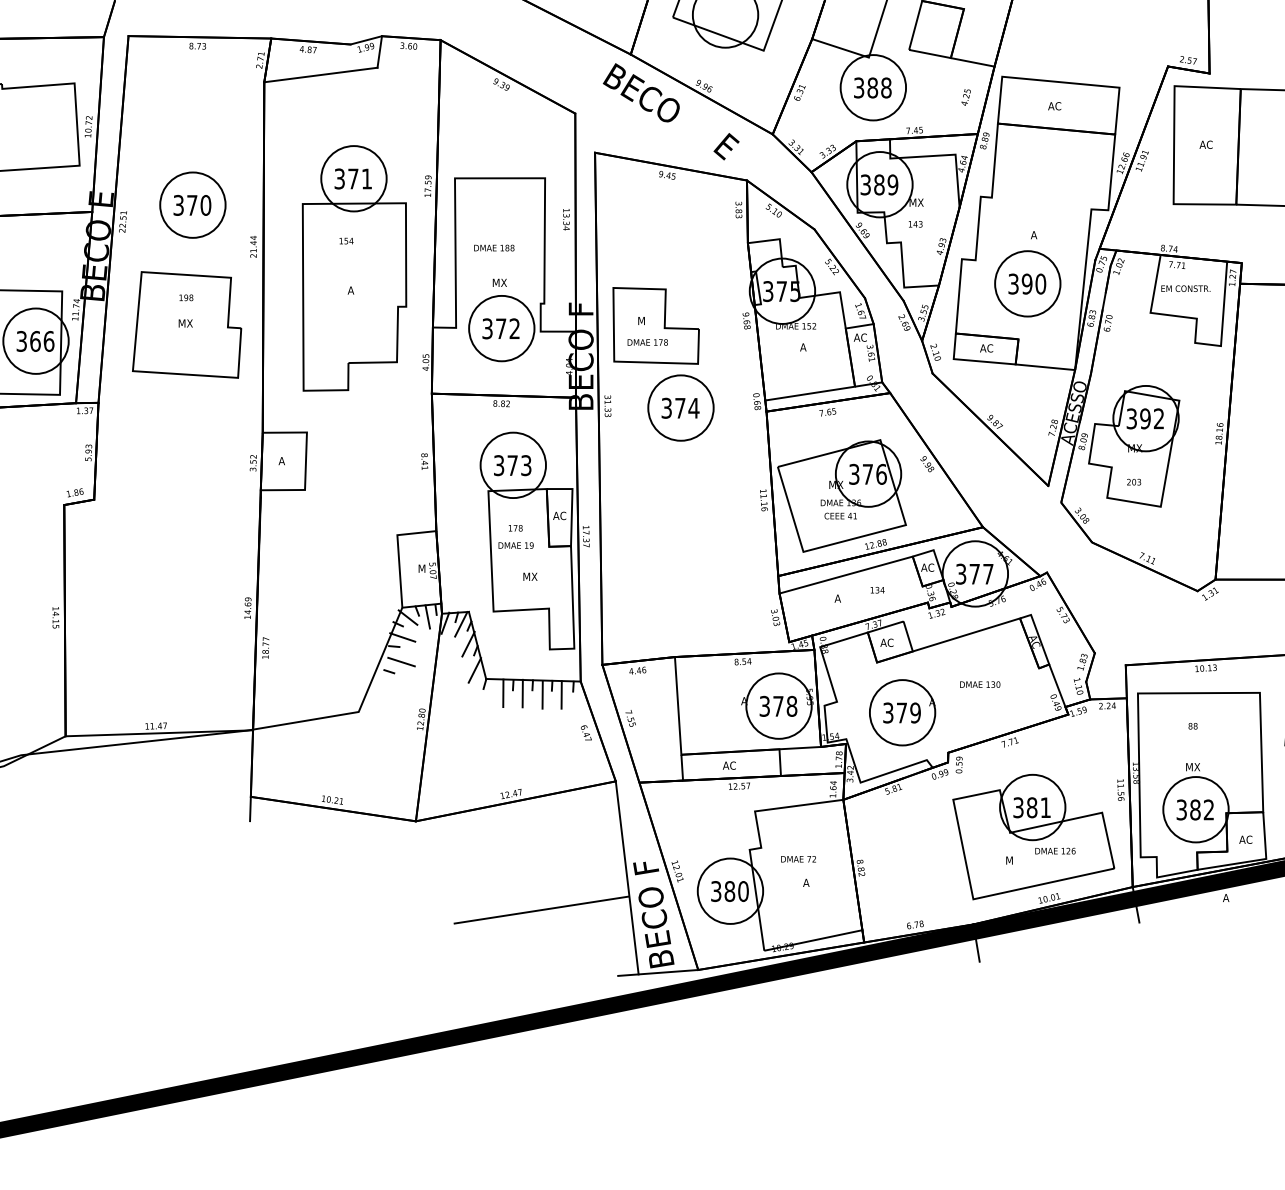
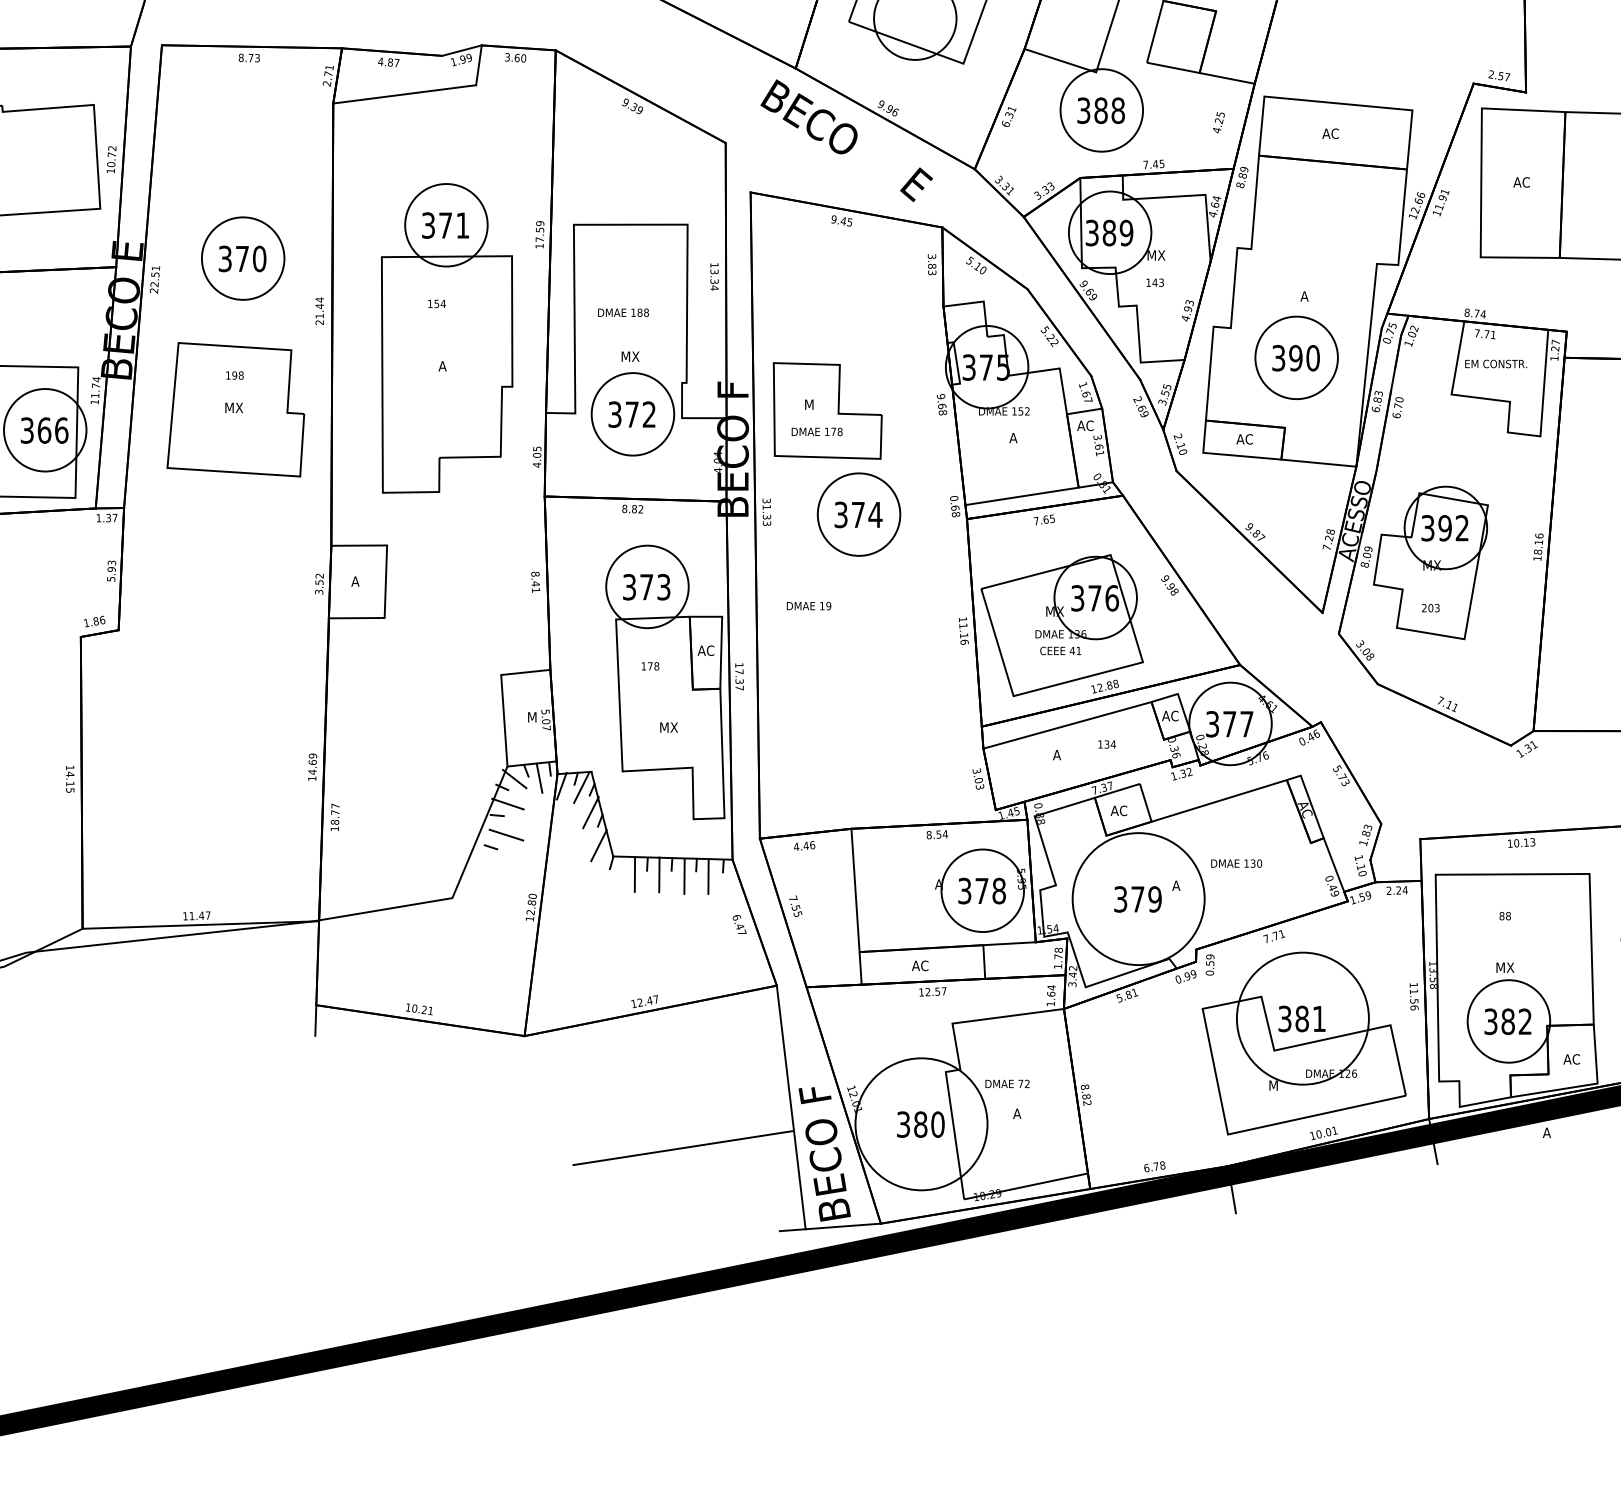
text: (515, 545) -> (808, 606), moved
circle: (902, 712) -> (1138, 898), size x1.6
circle: (1032, 807) -> (1302, 1018), size x1.6
circle: (730, 891) -> (921, 1124), size x1.6

